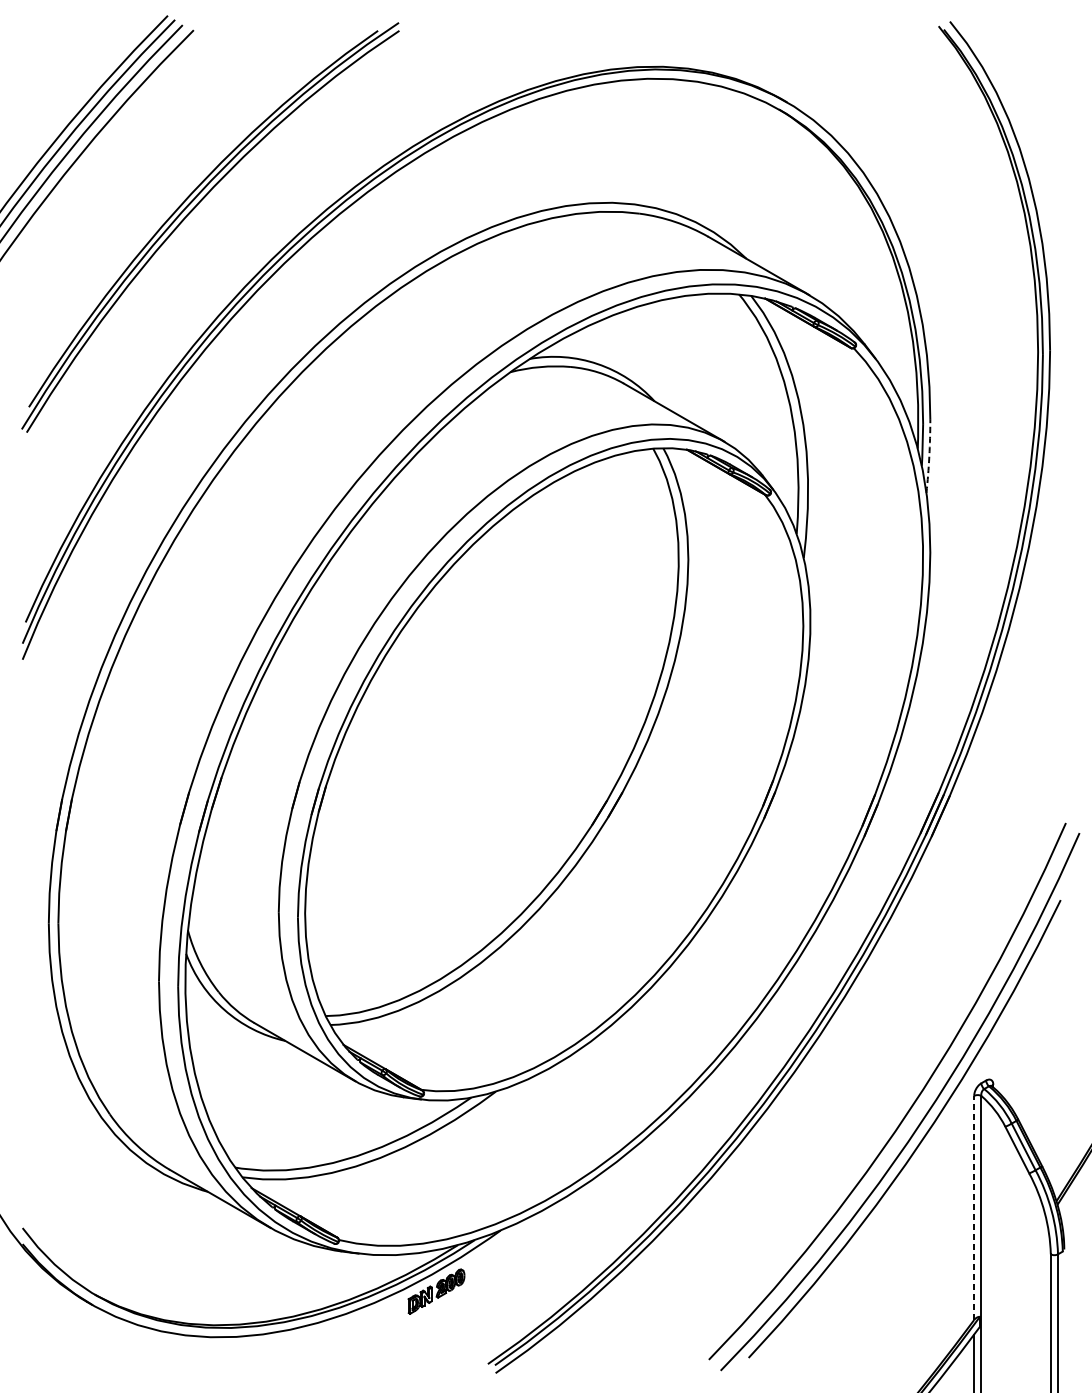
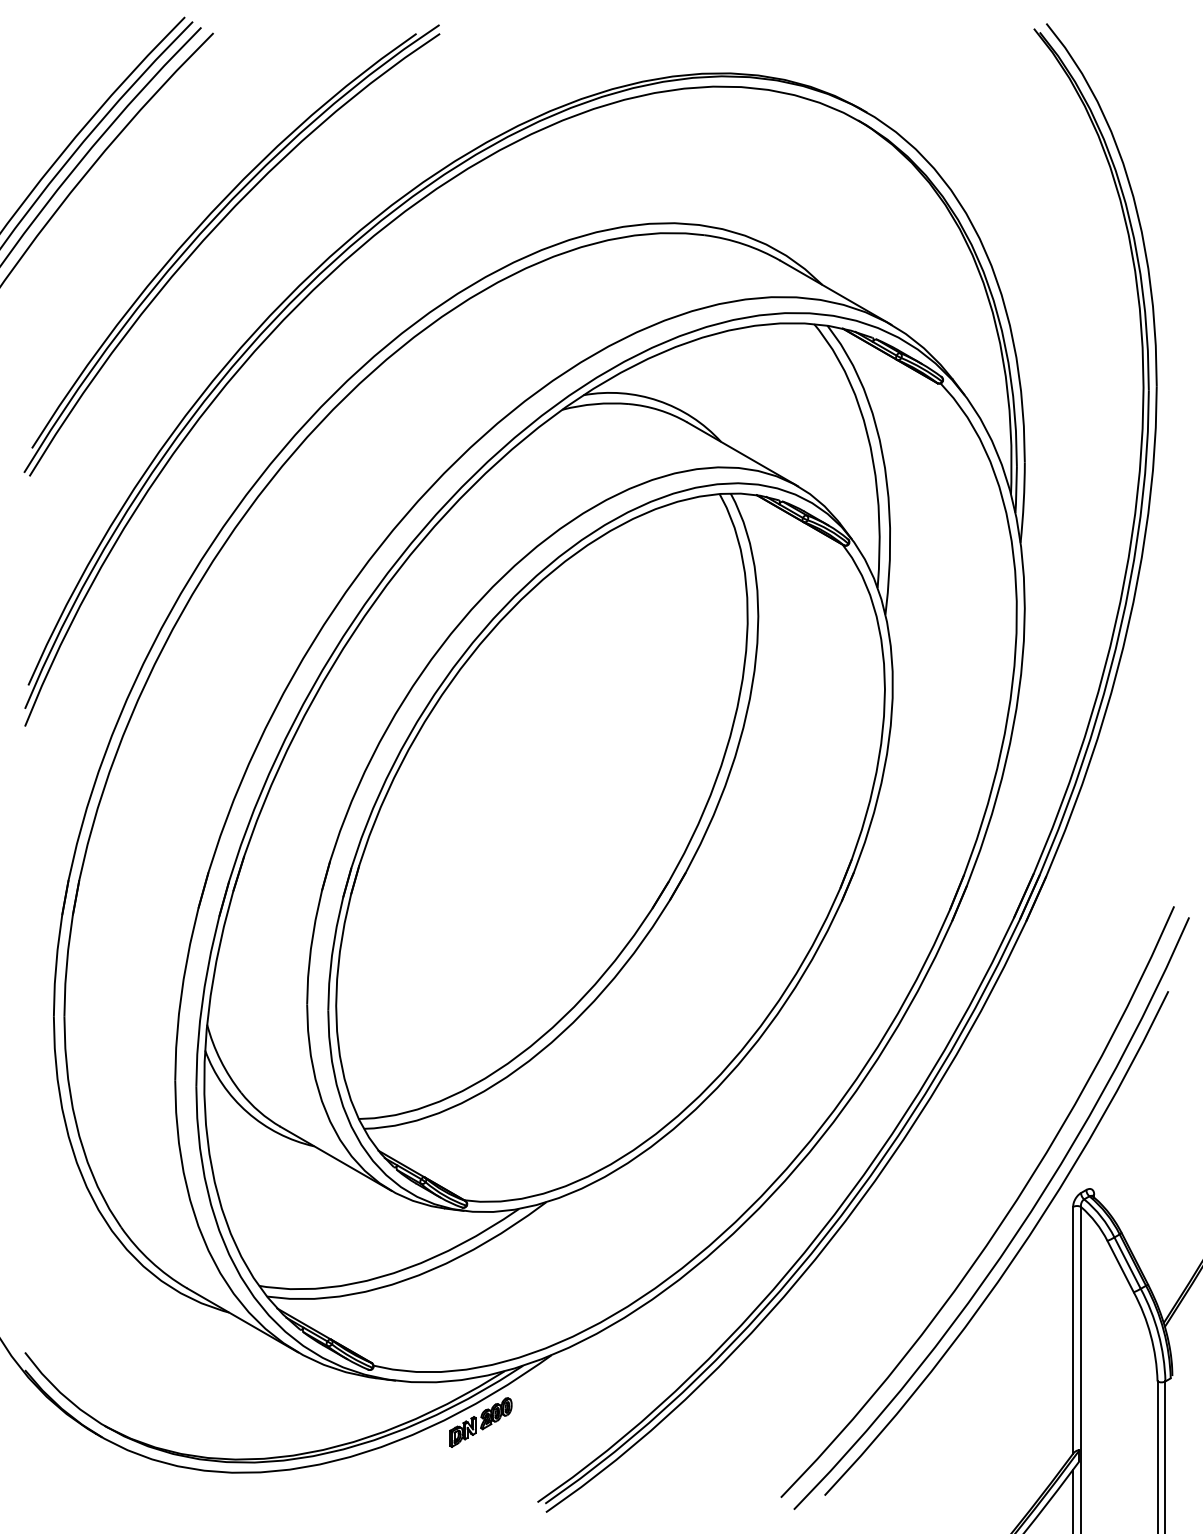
arc: (929, 456) -> (1023, 502), dashed -> solid
line: (974, 1207) -> (1073, 1329), dashed -> solid

